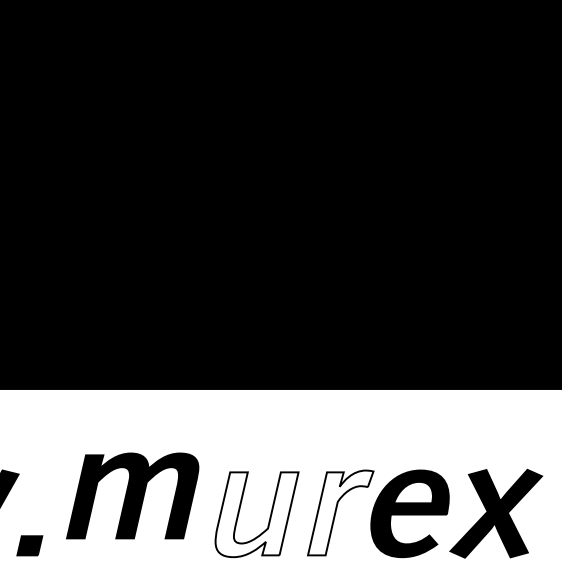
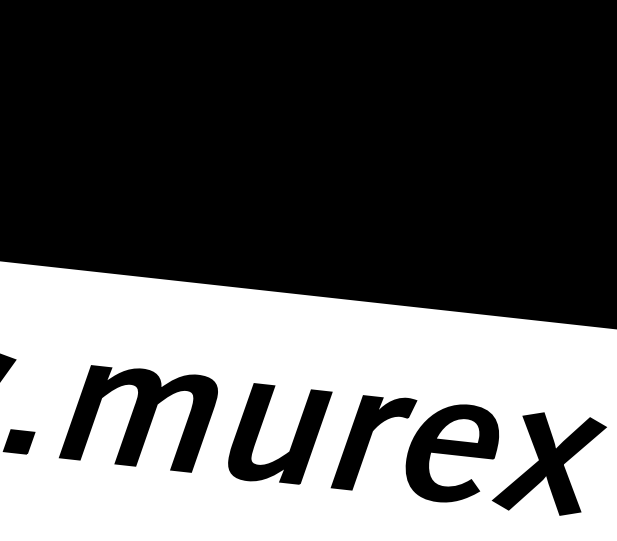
part: (132, 495) -> (139, 417), moved
fill: (340, 512) -> (373, 443), added
fill: (256, 514) -> (278, 434), added

